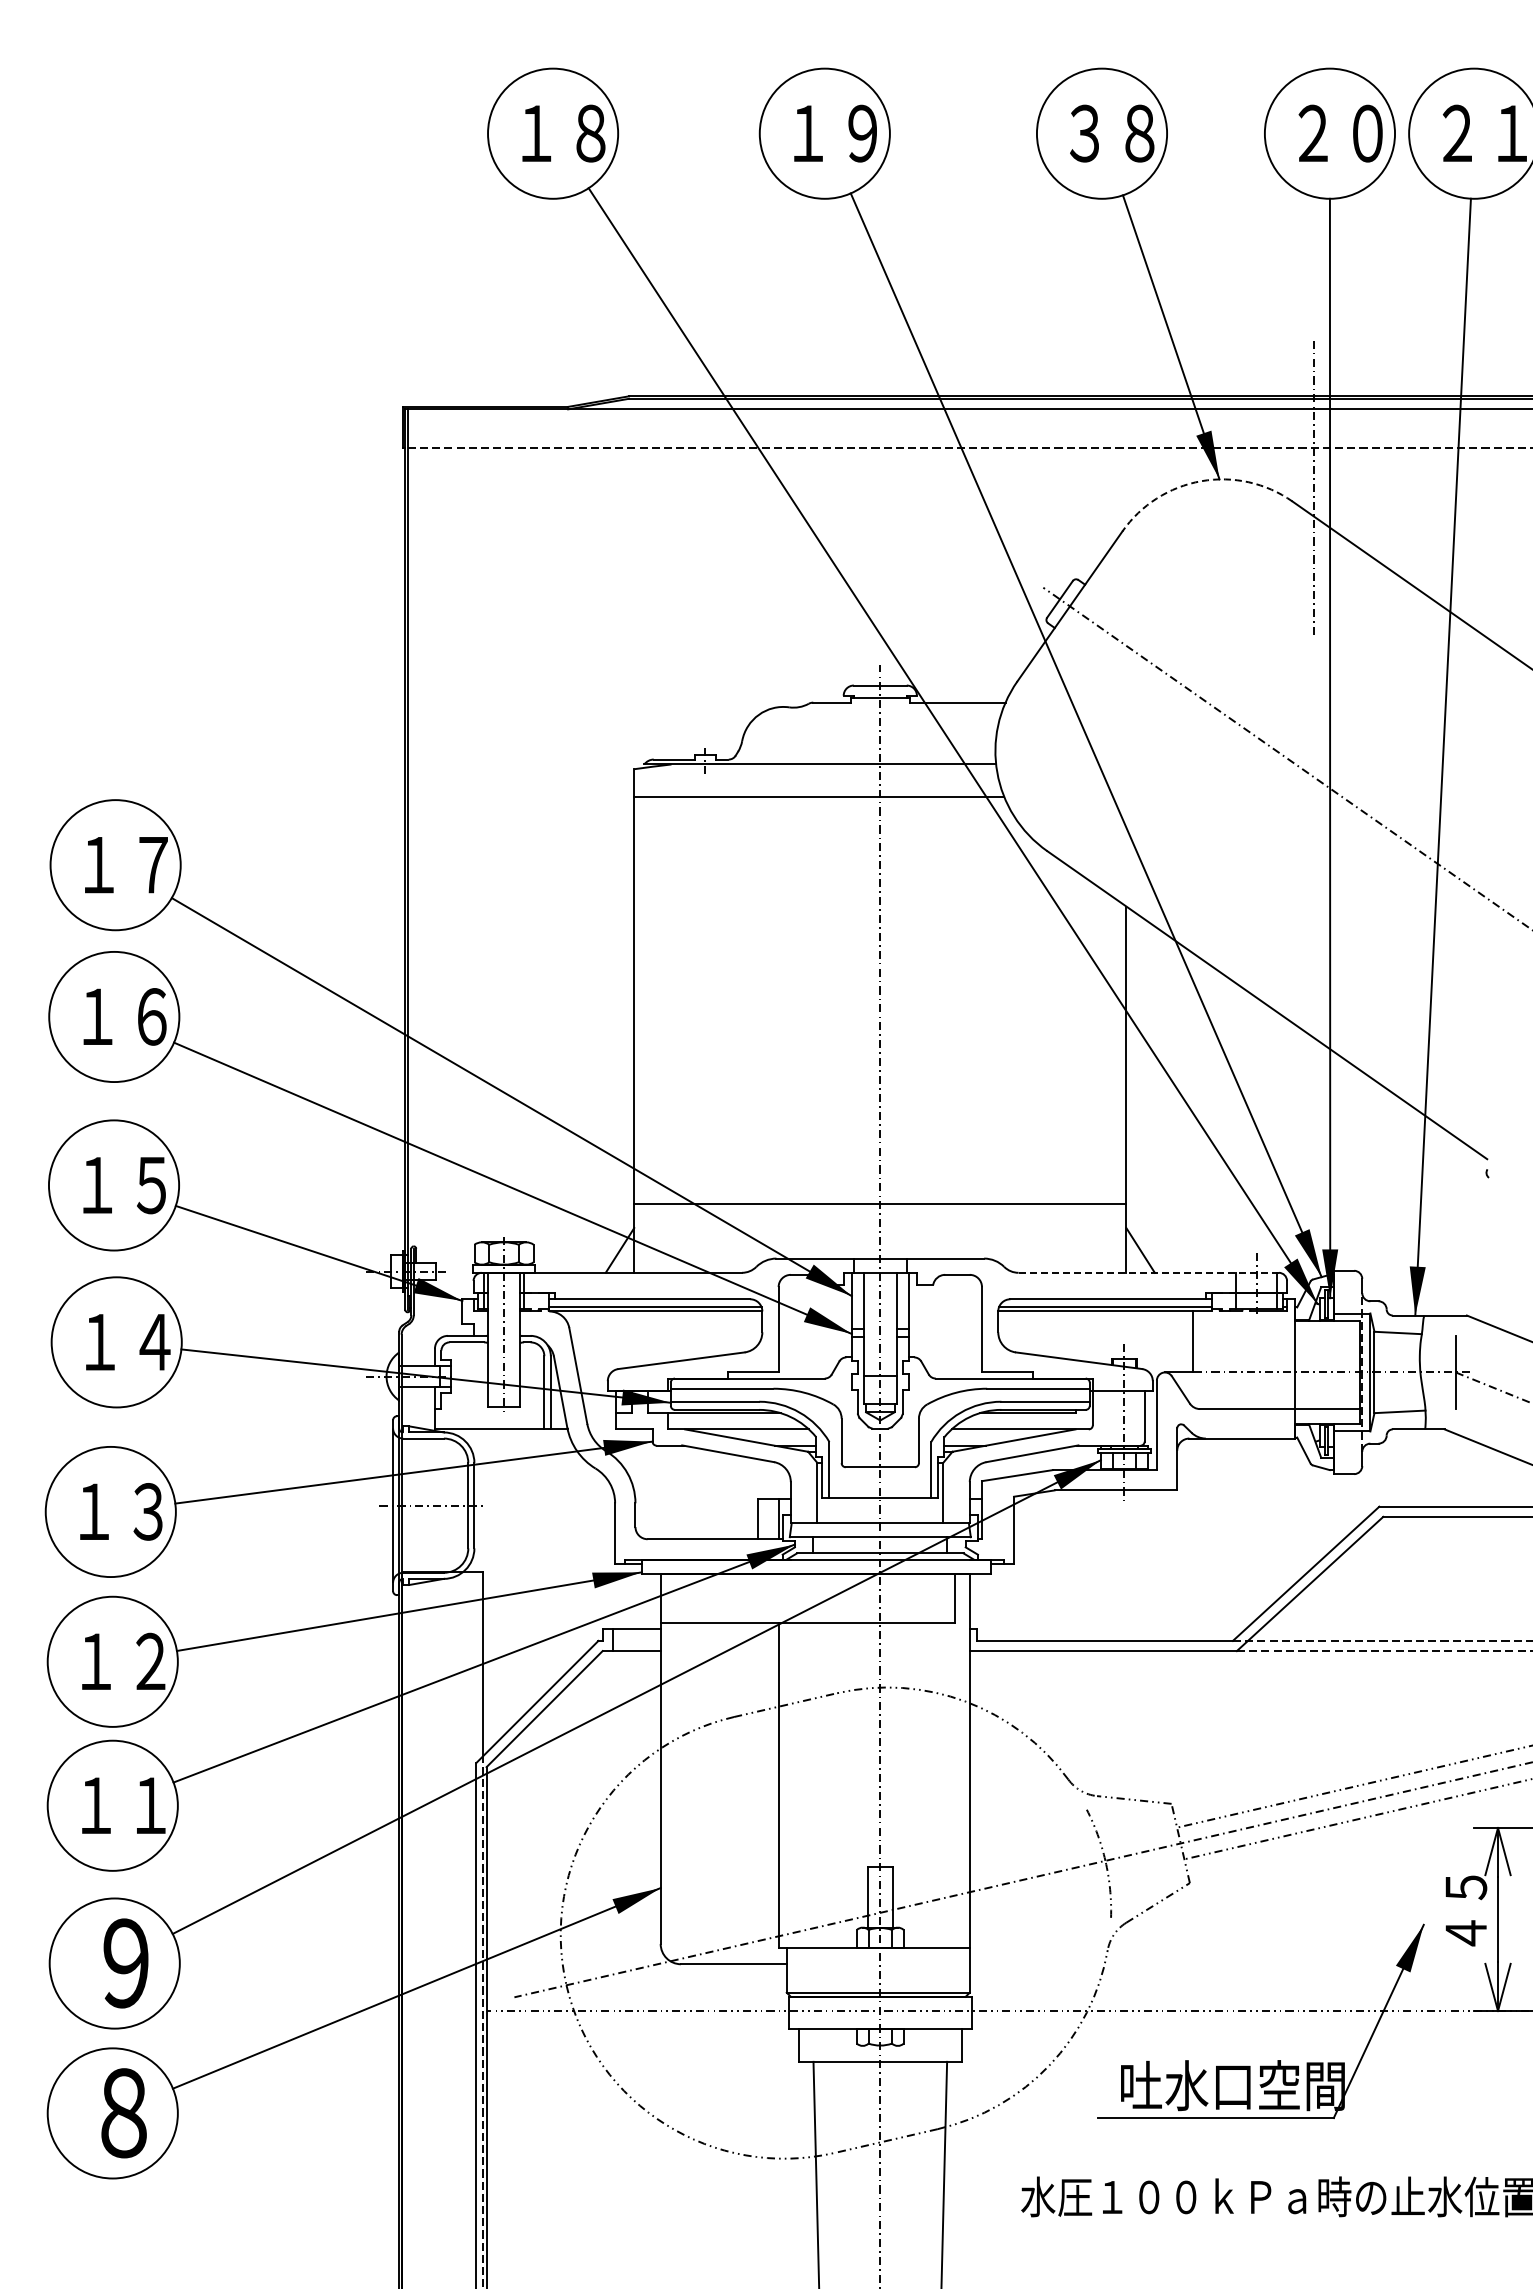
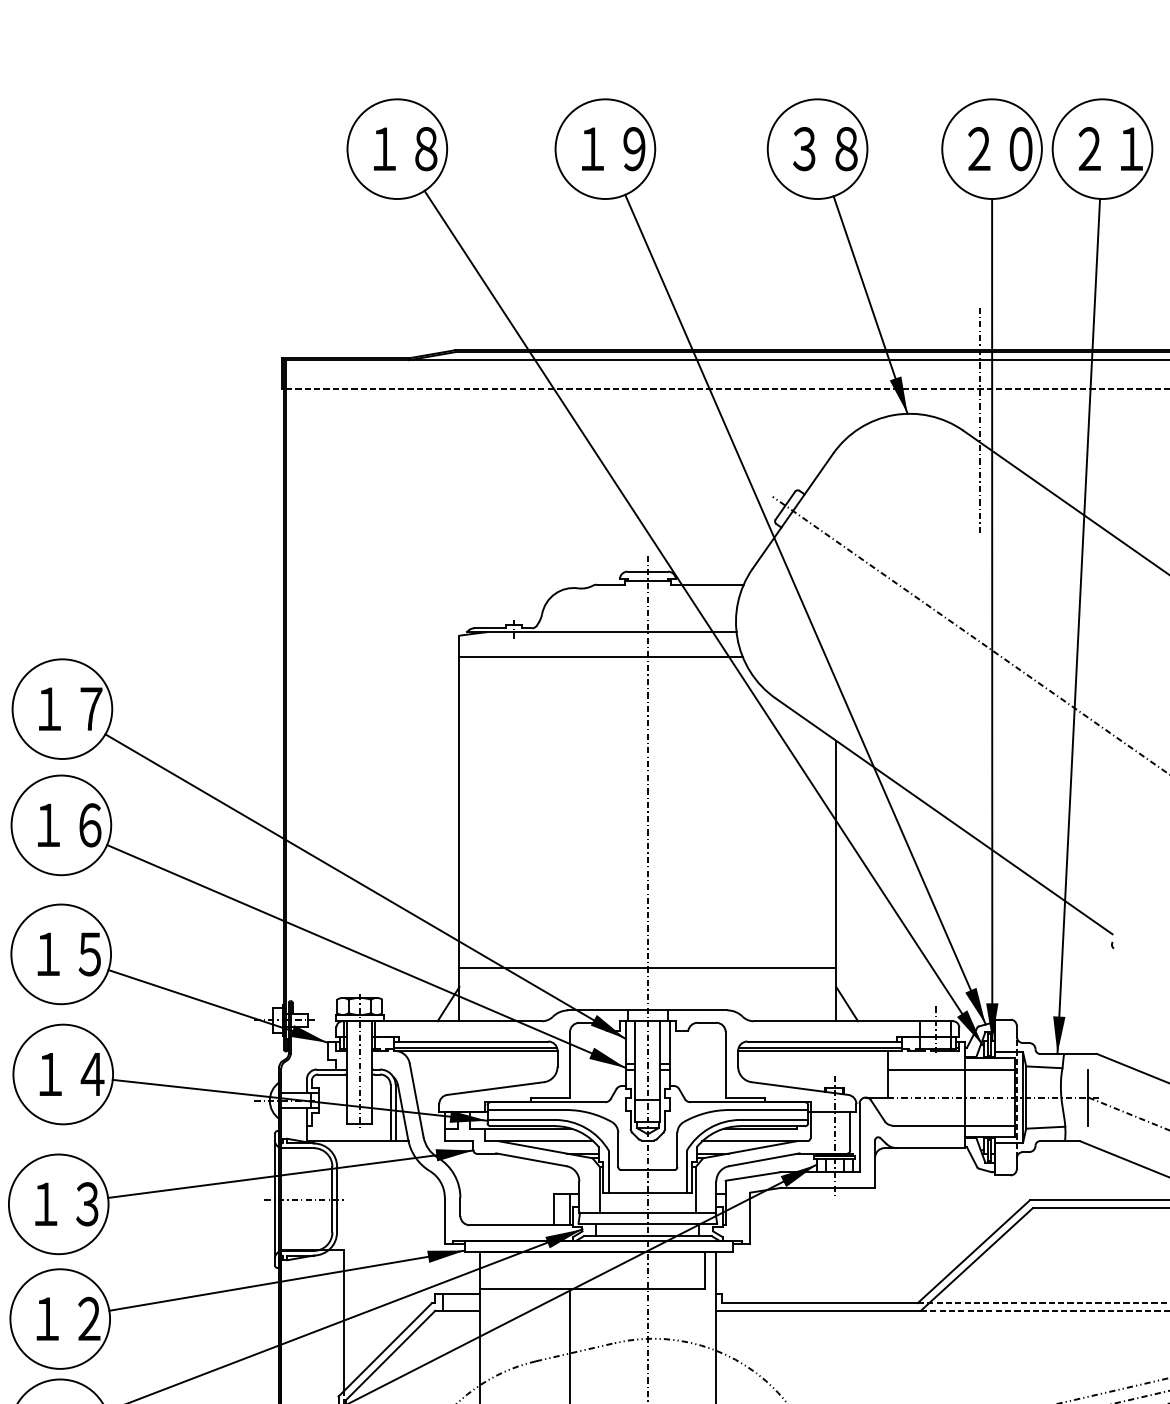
arc: (1201, 481) -> (893, 415), dashed -> solid
line: (1148, 1272) -> (853, 1021), dashed -> solid
line: (1276, 1335) -> (951, 1069), added

